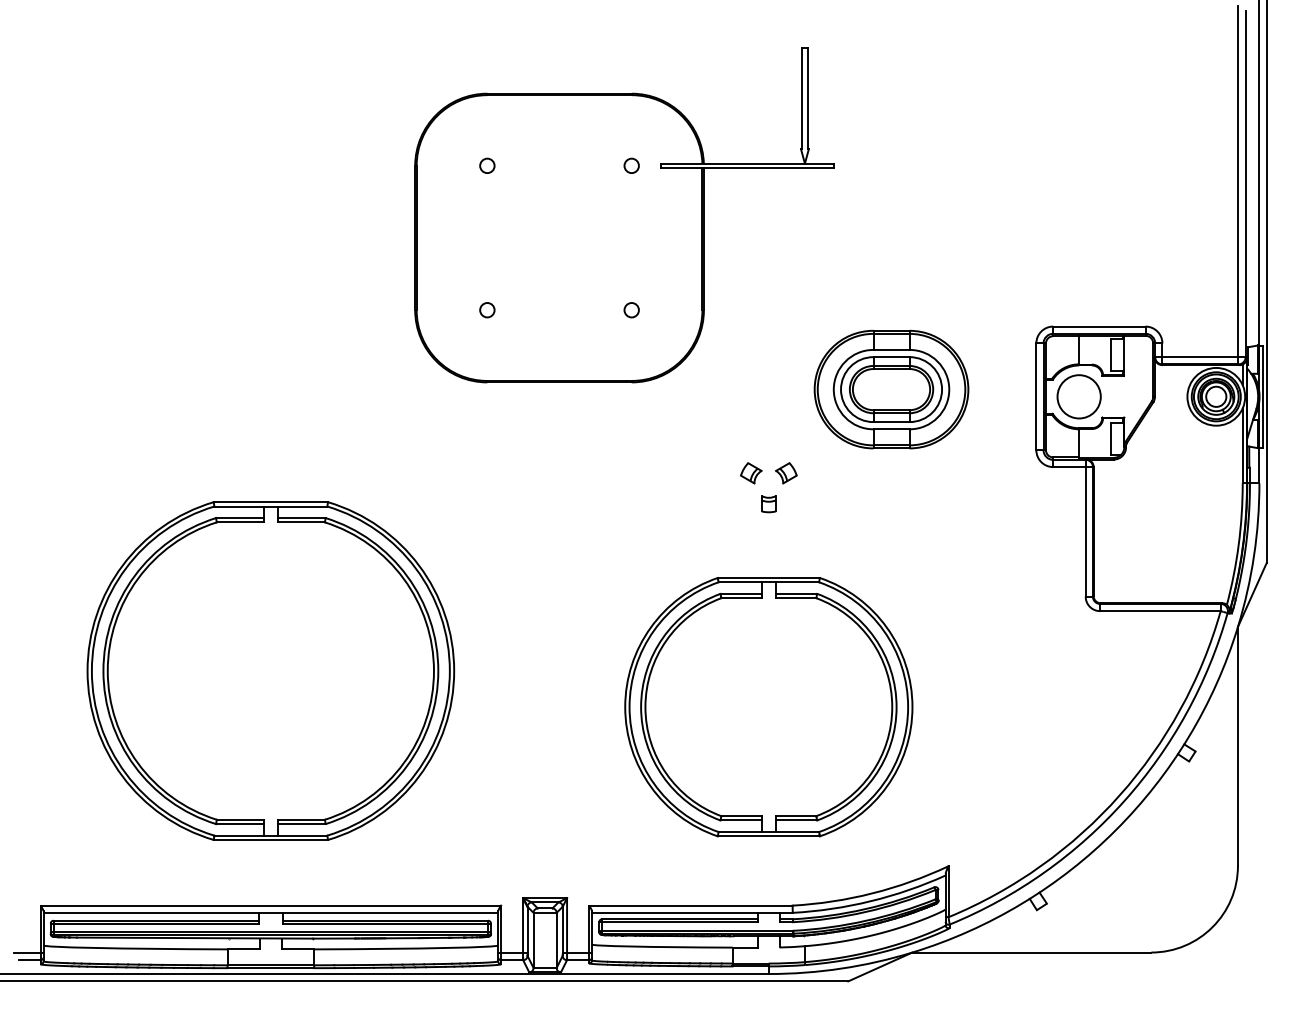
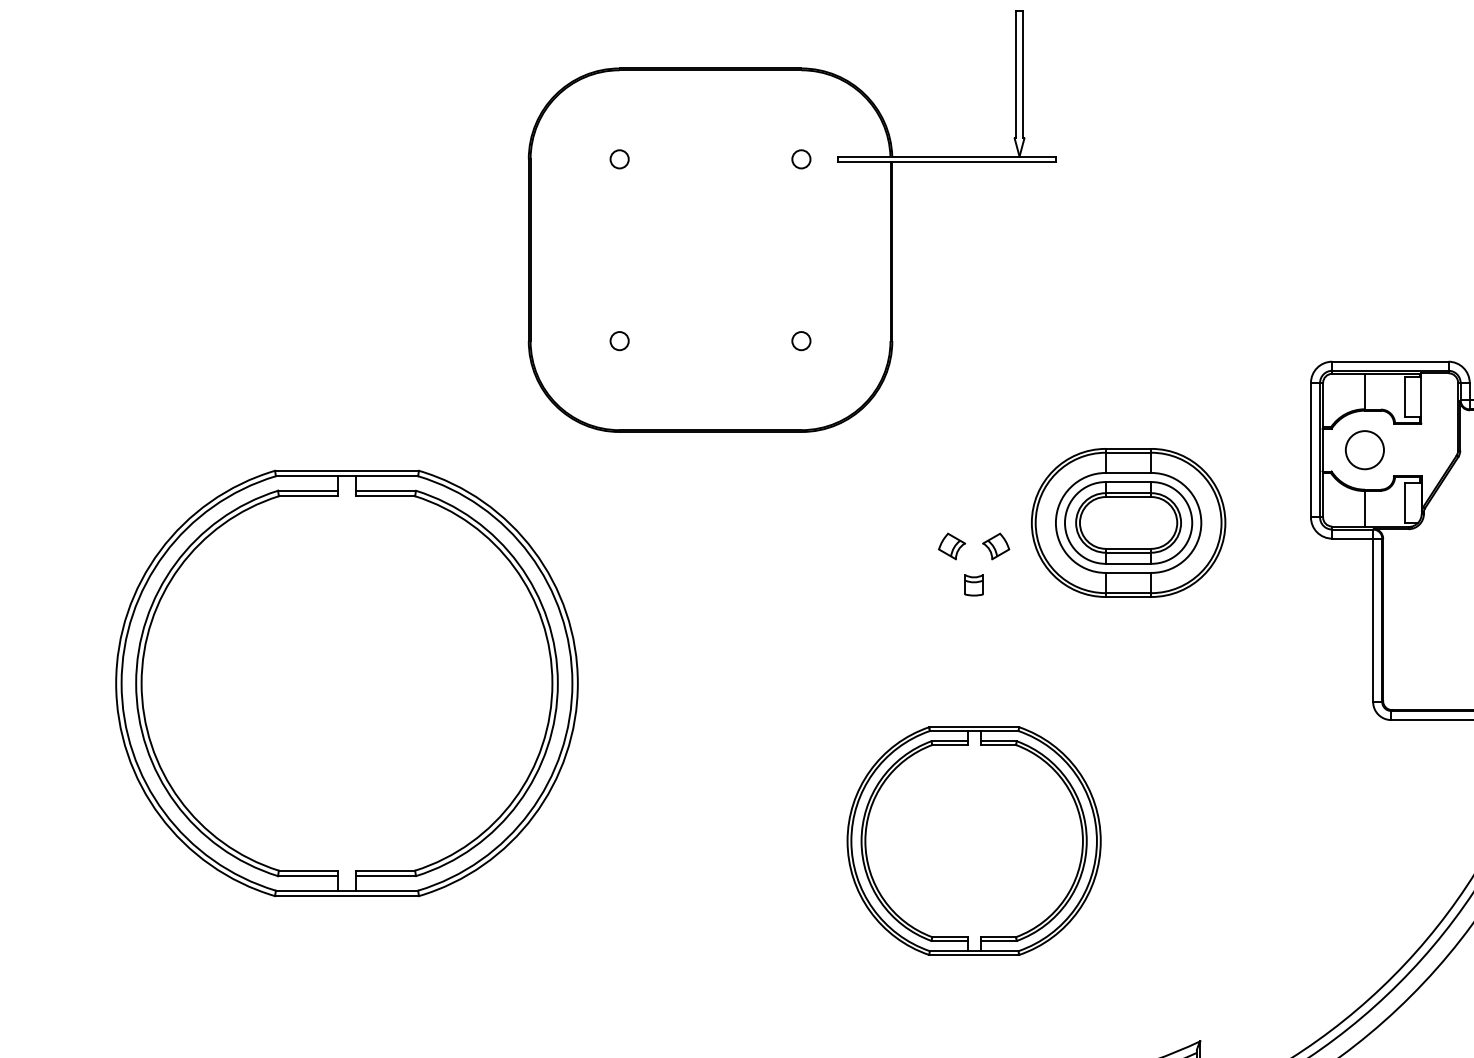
part: (891, 389) -> (1128, 522), moved
circle: (1078, 396) -> (1364, 449), size x0.7
part: (270, 670) -> (346, 682), moved
part: (768, 707) -> (973, 841), size x0.7

